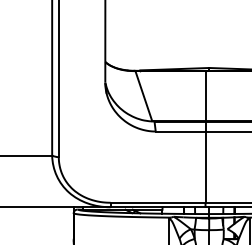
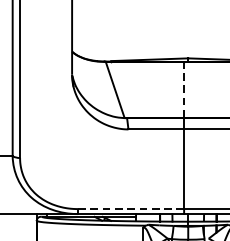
line: (205, 96) -> (184, 90), solid -> dashed
line: (158, 202) -> (131, 208), solid -> dashed

